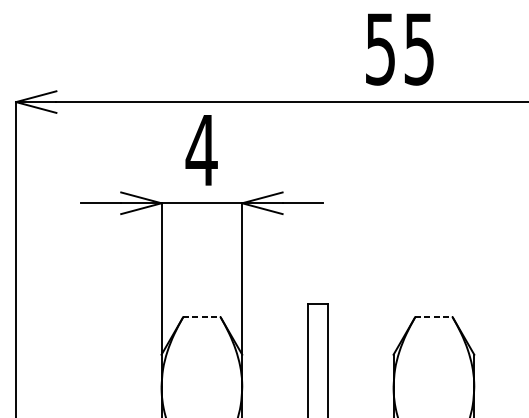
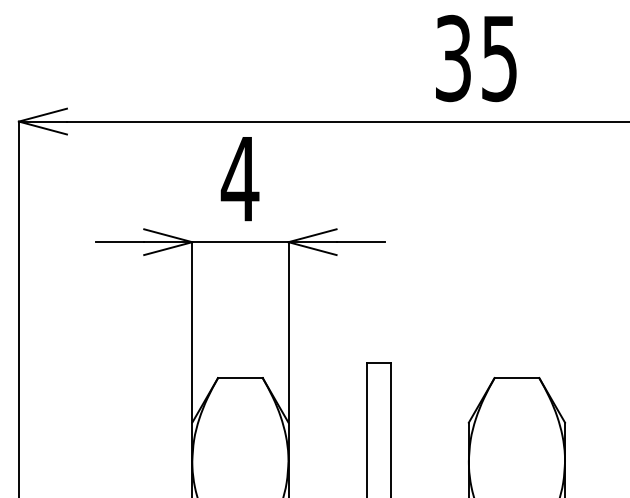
text: (380, 48) -> (453, 57), 55 -> 35
line: (201, 317) -> (240, 378), dashed -> solid
line: (434, 317) -> (517, 378), dashed -> solid

